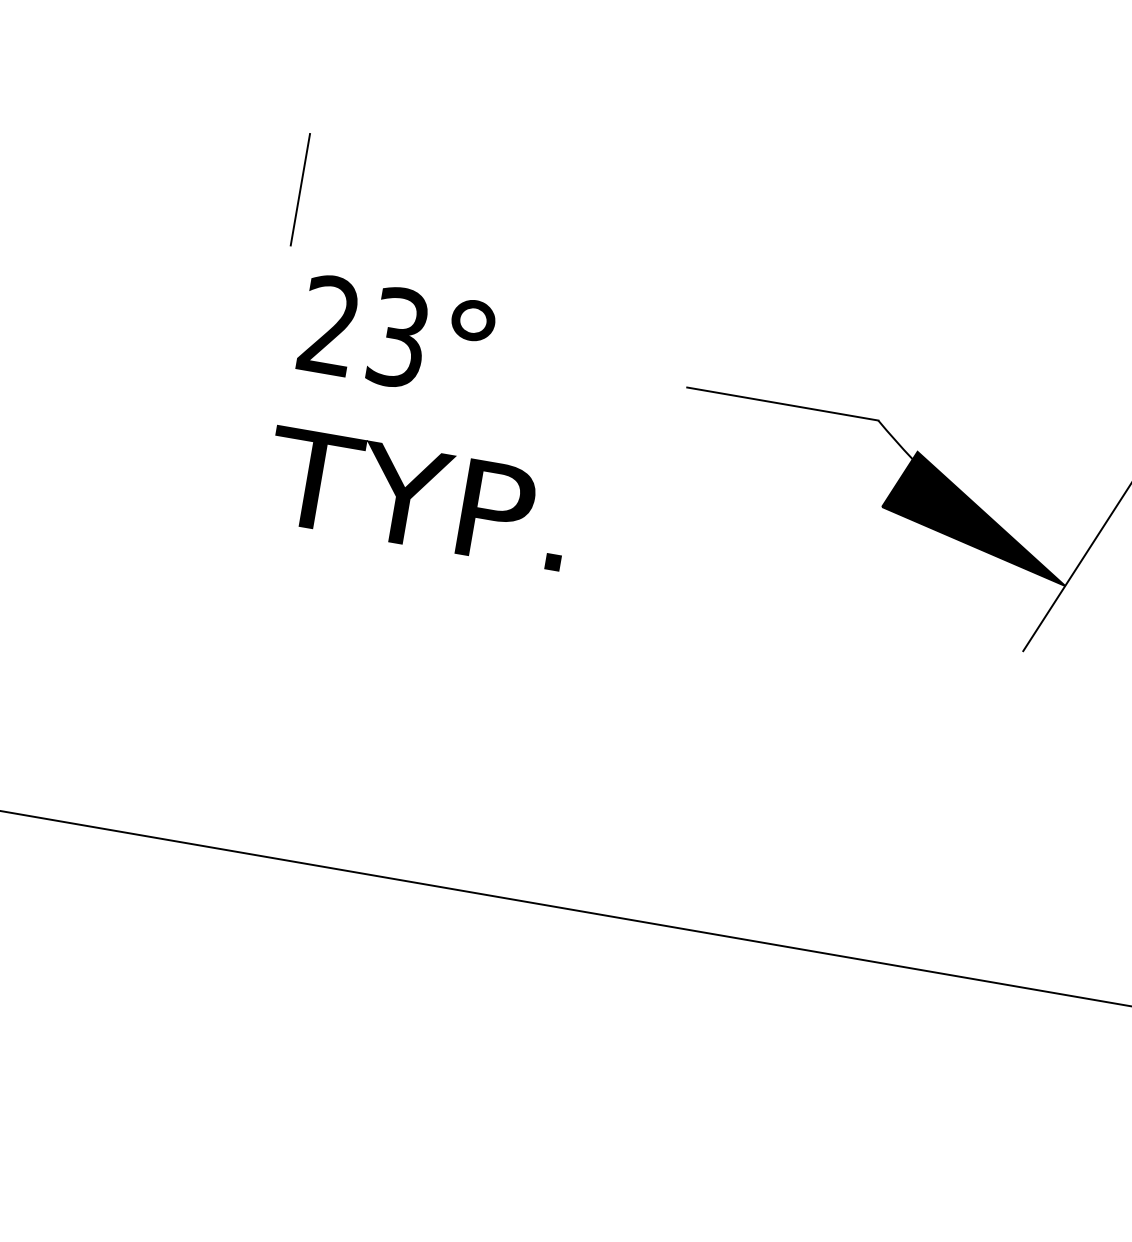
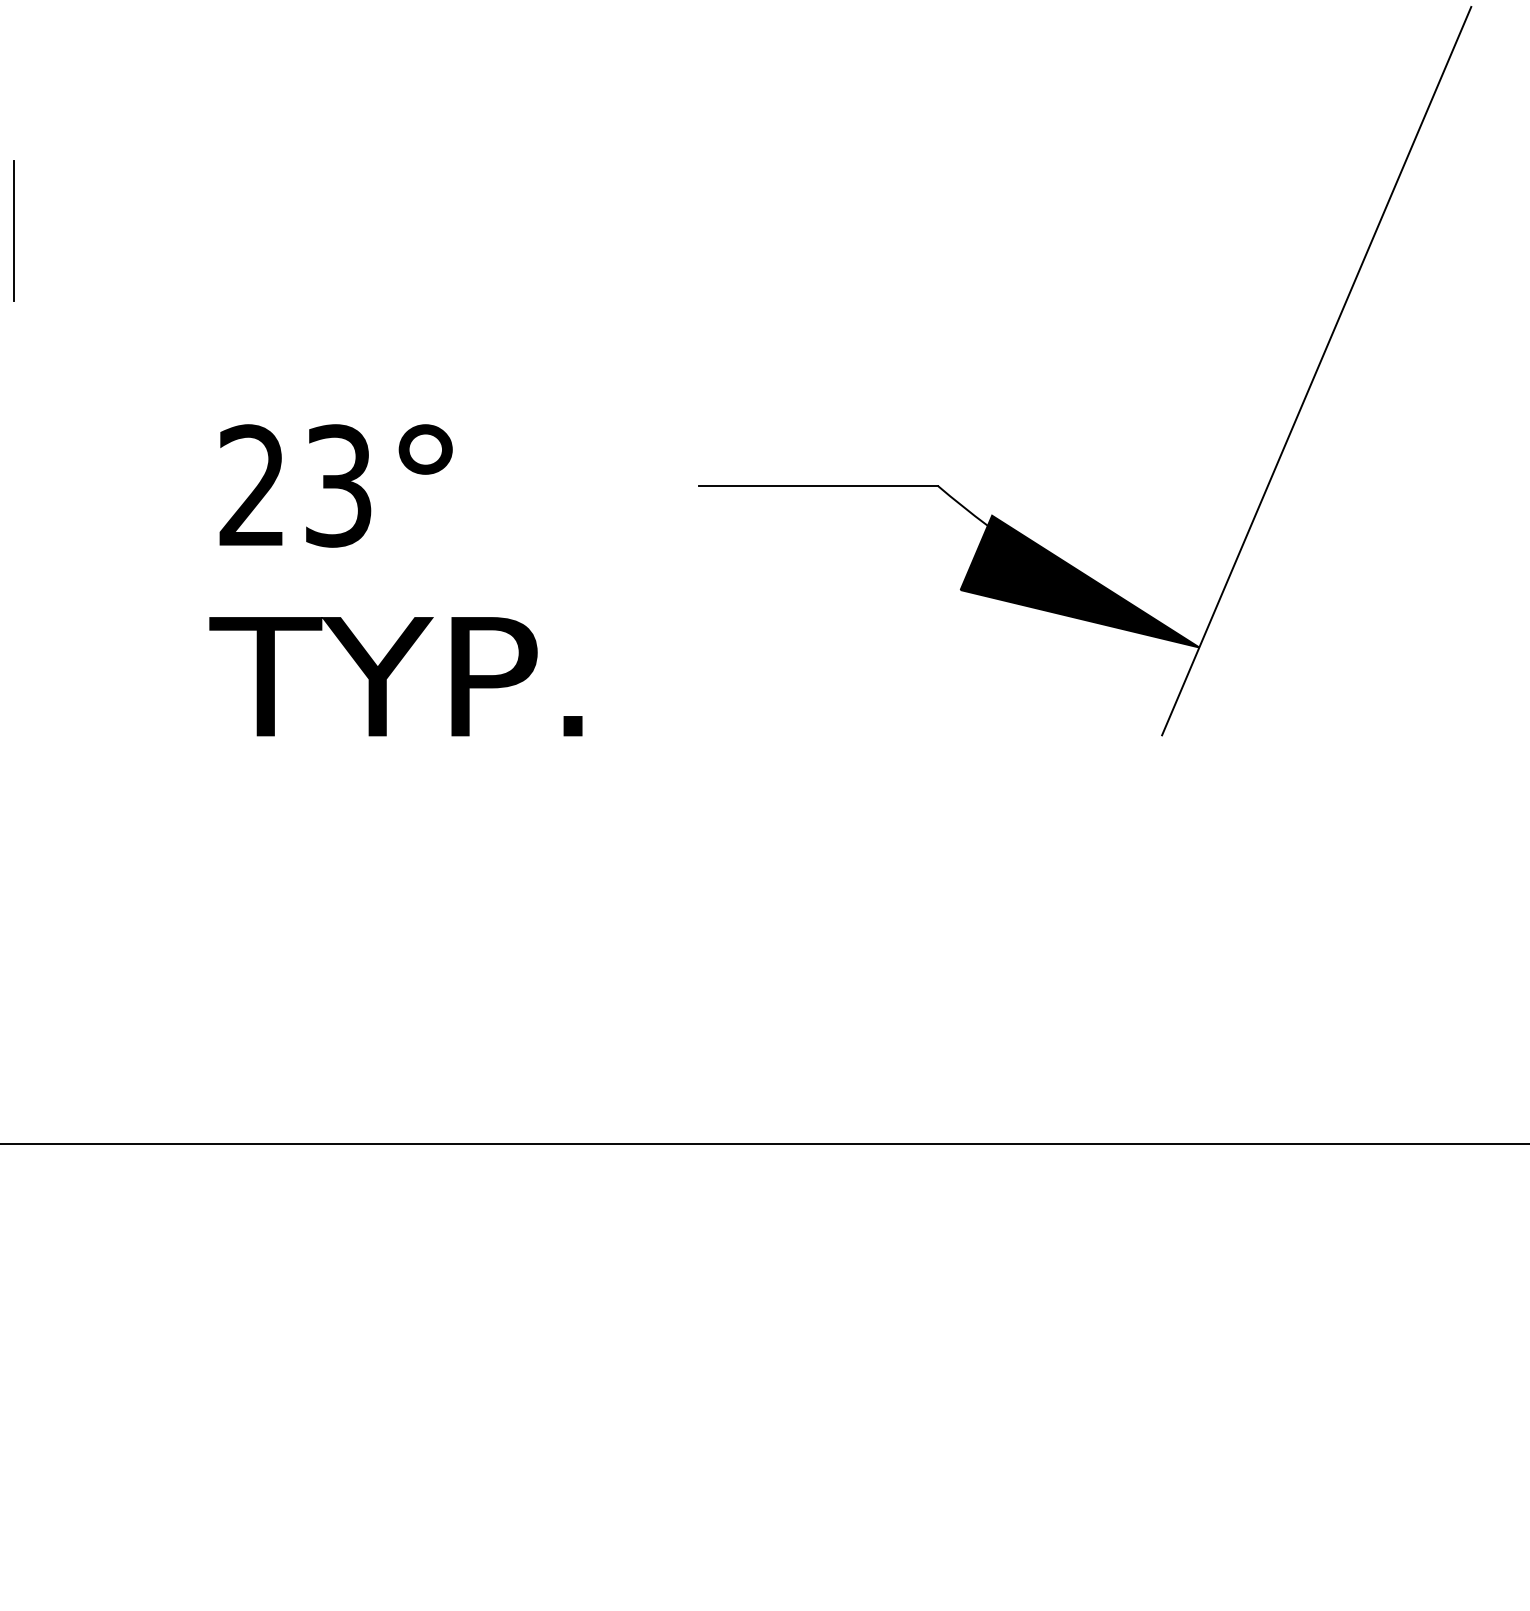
line: (299, 189) -> (13, 230), moved

